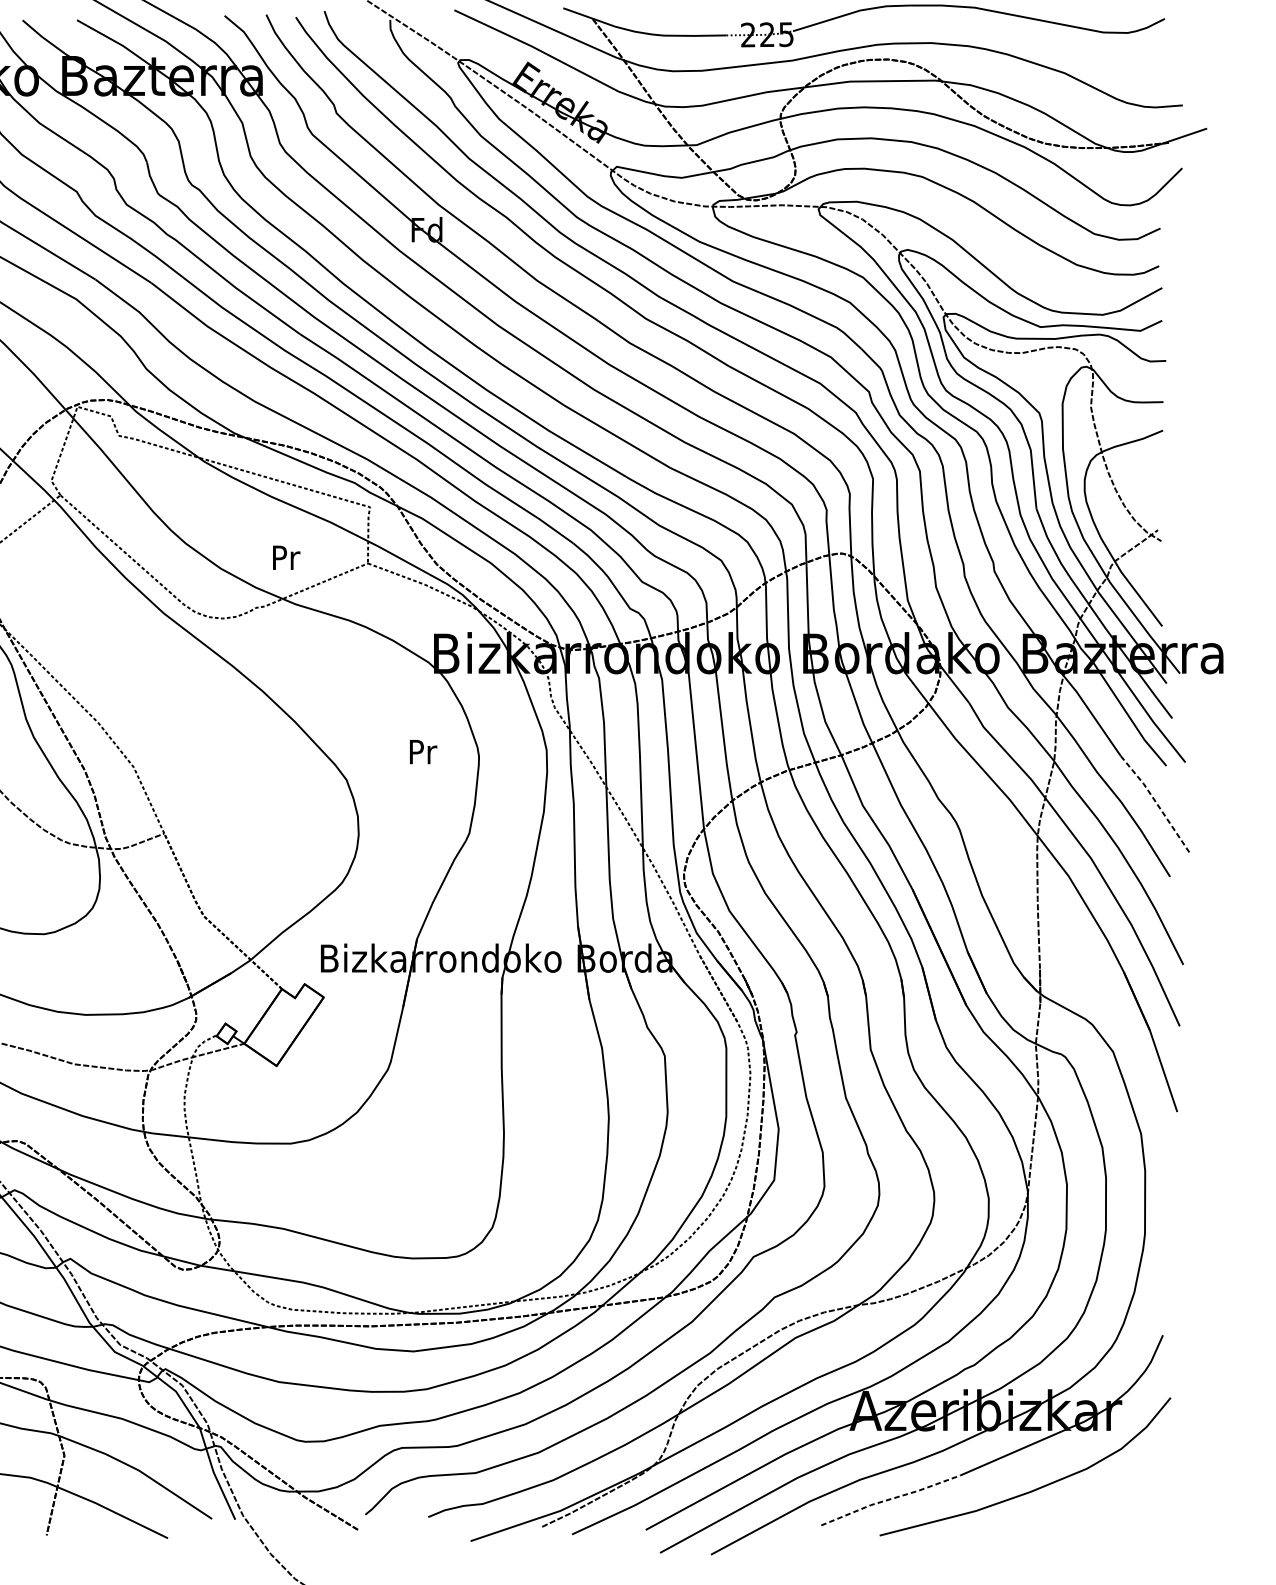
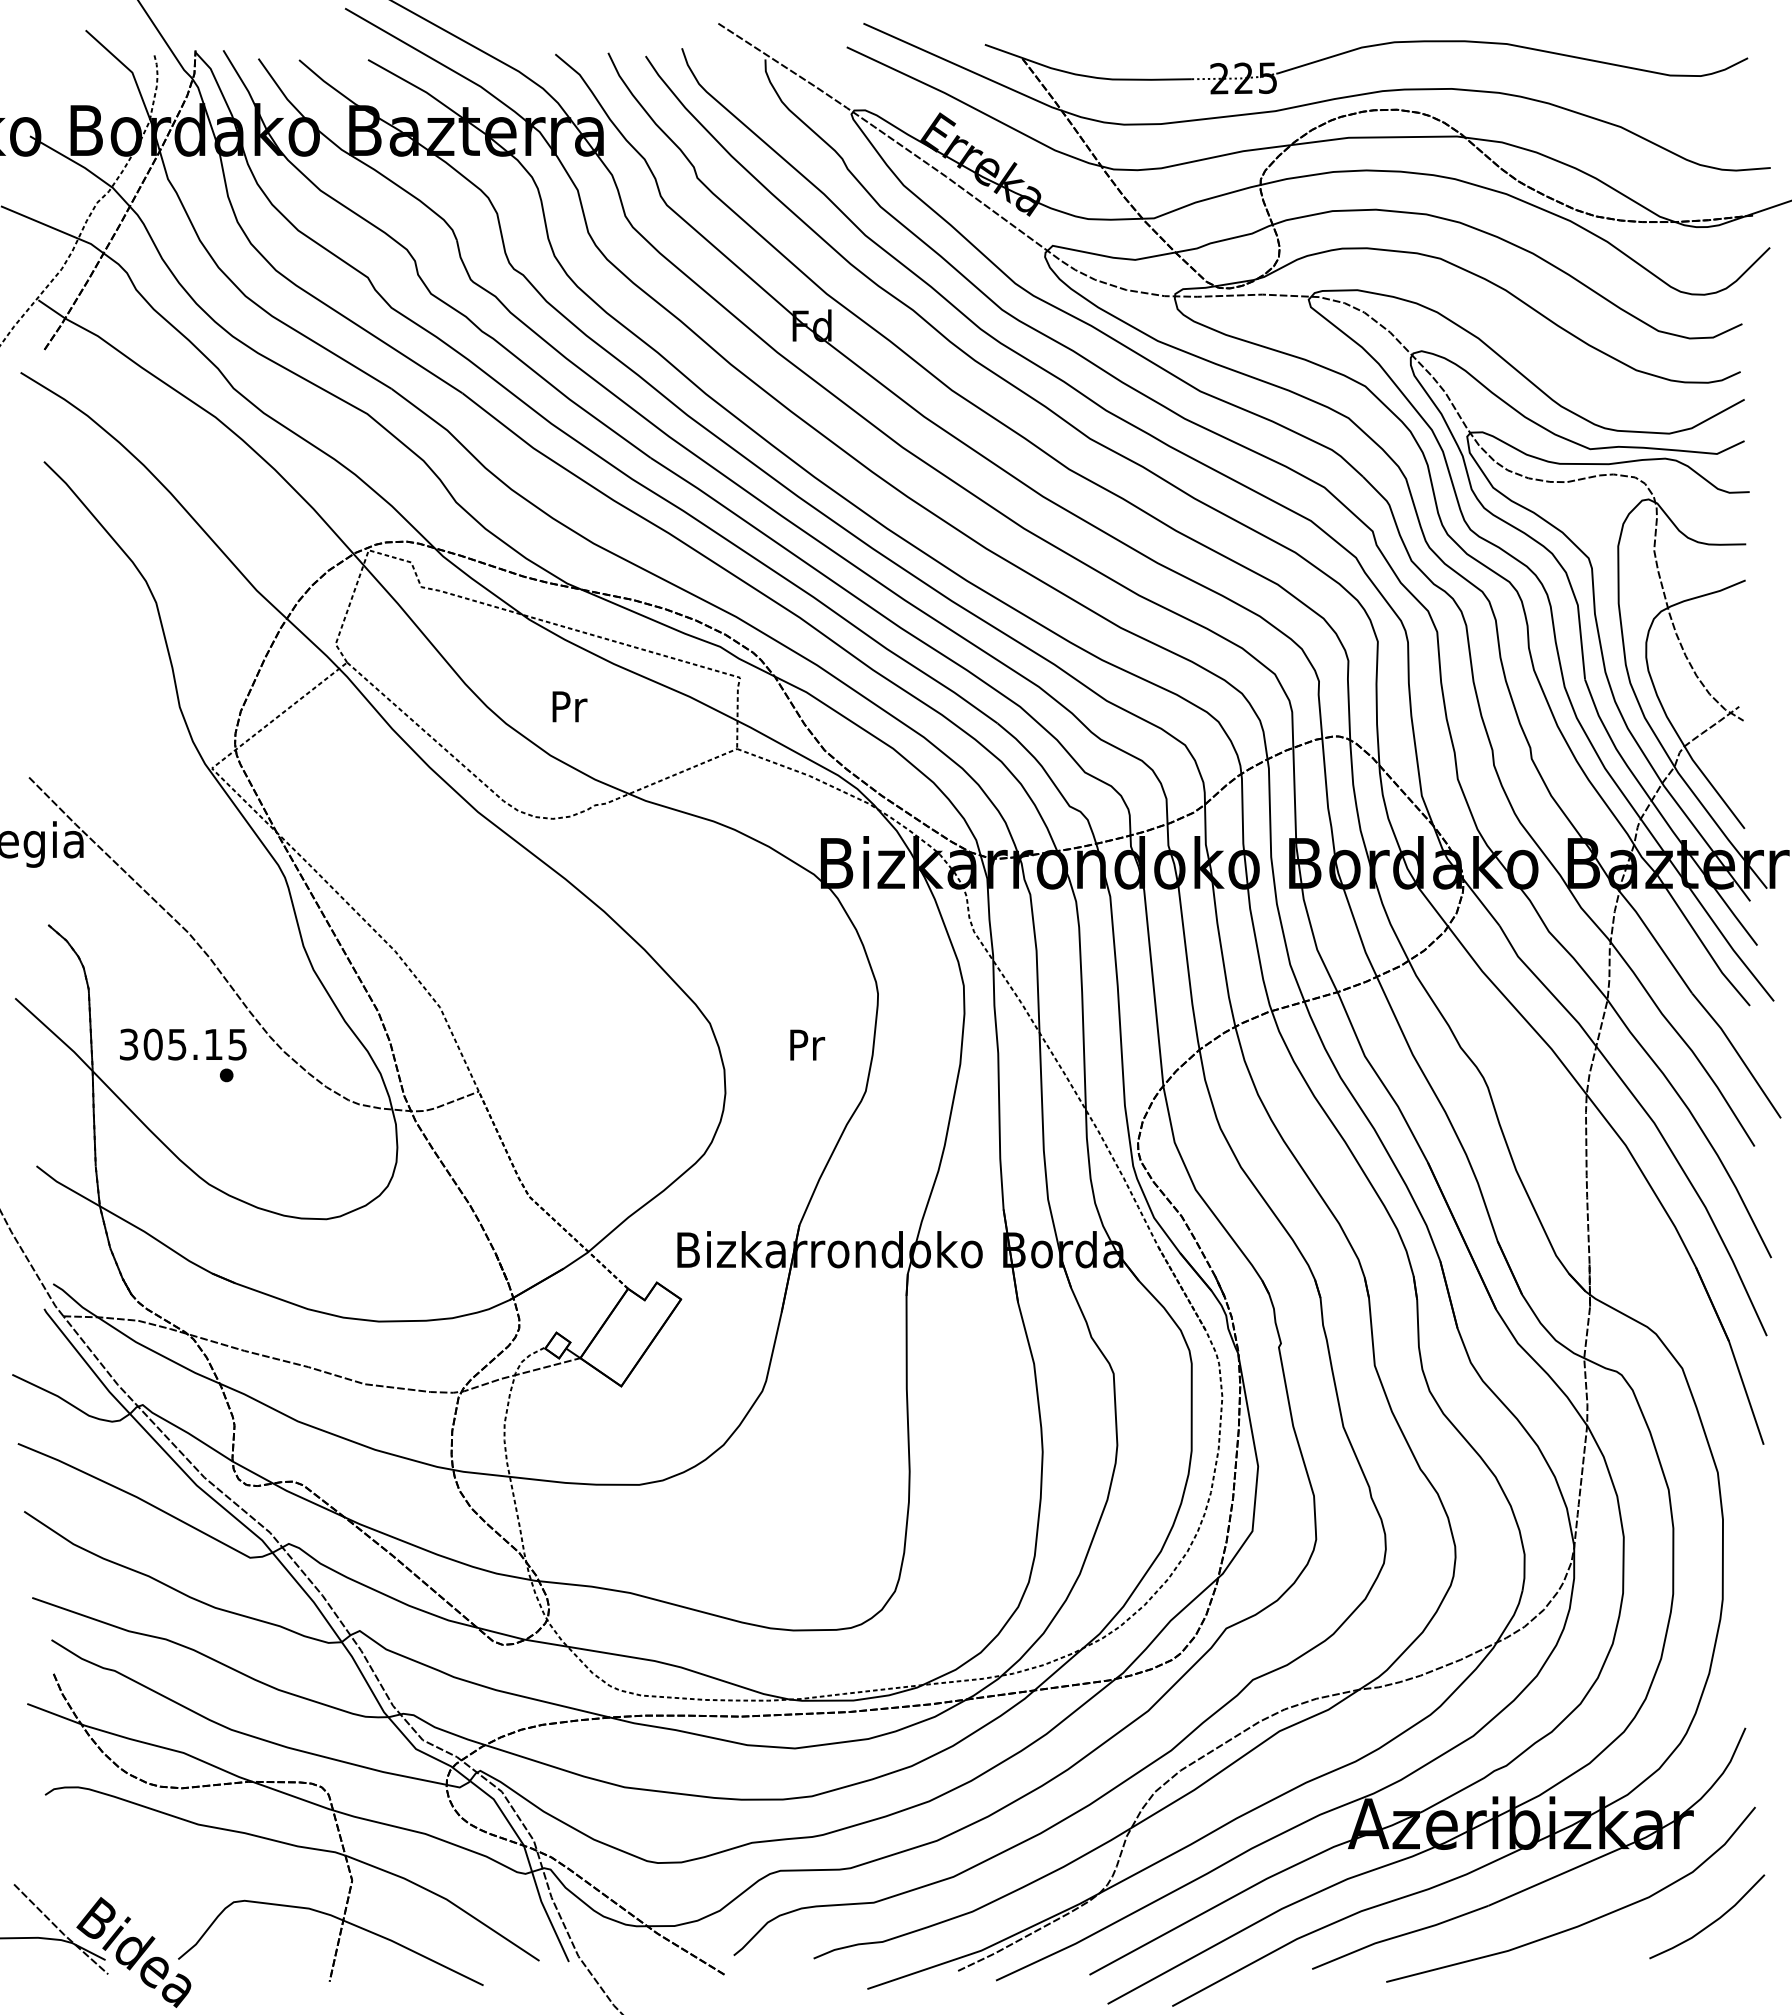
text: (286, 557) -> (569, 706), moved
text: (423, 751) -> (807, 1044), moved
line: (1157, 804) -> (1738, 1054), dashed -> solid
curve: (1136, 1488) -> (1711, 1922), added
line: (890, 1498) -> (1399, 1935), dashed -> solid

